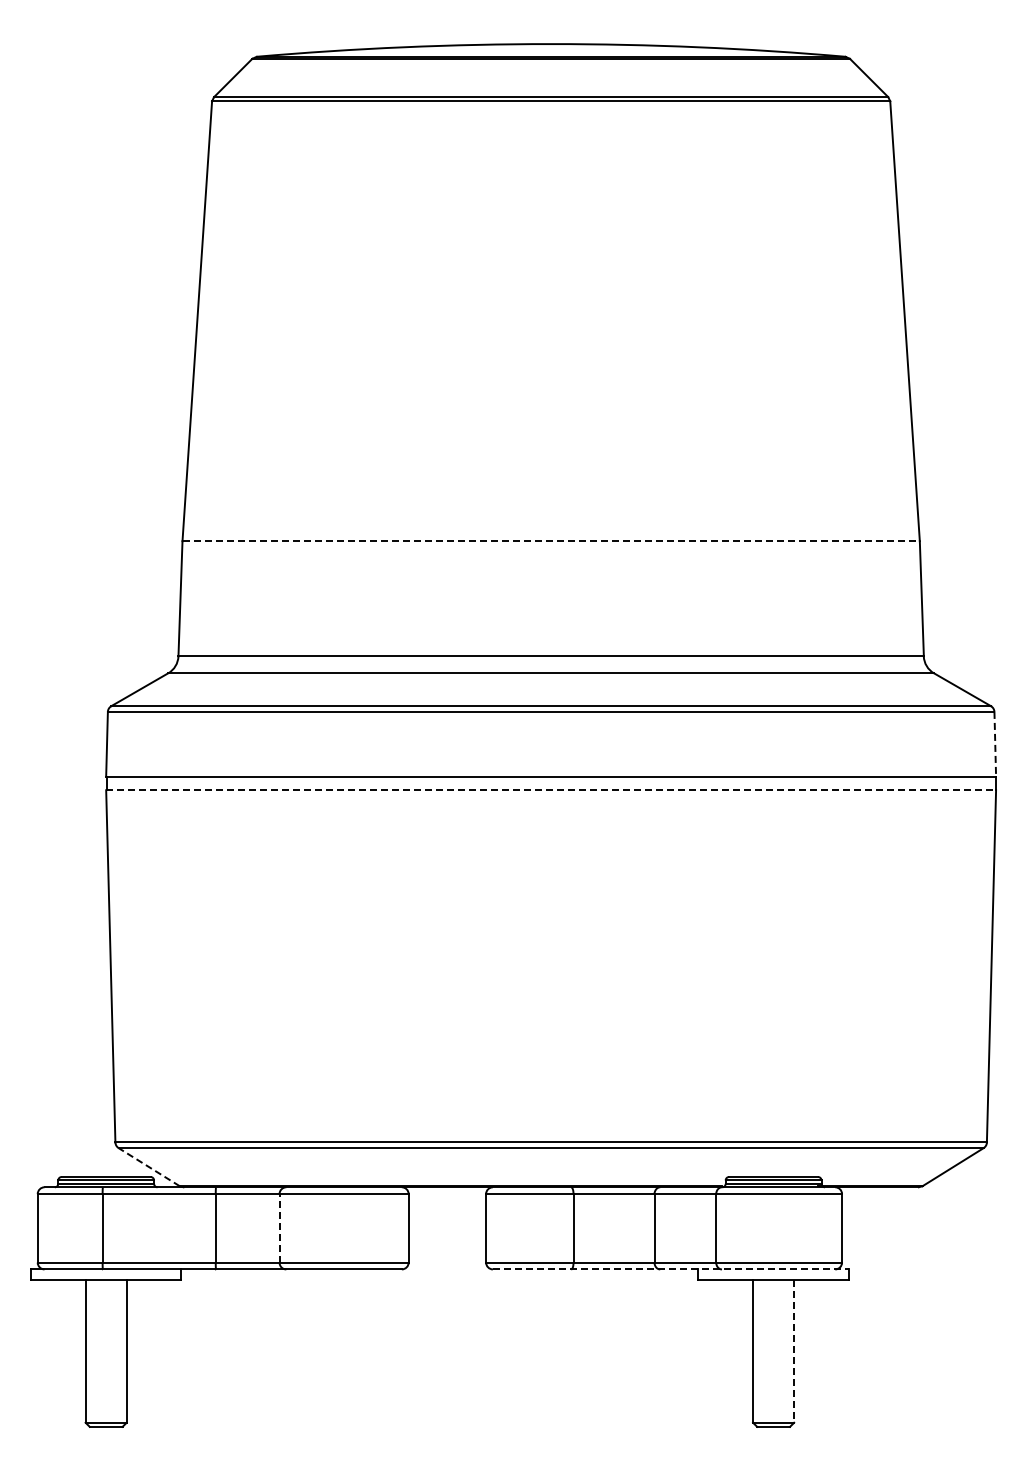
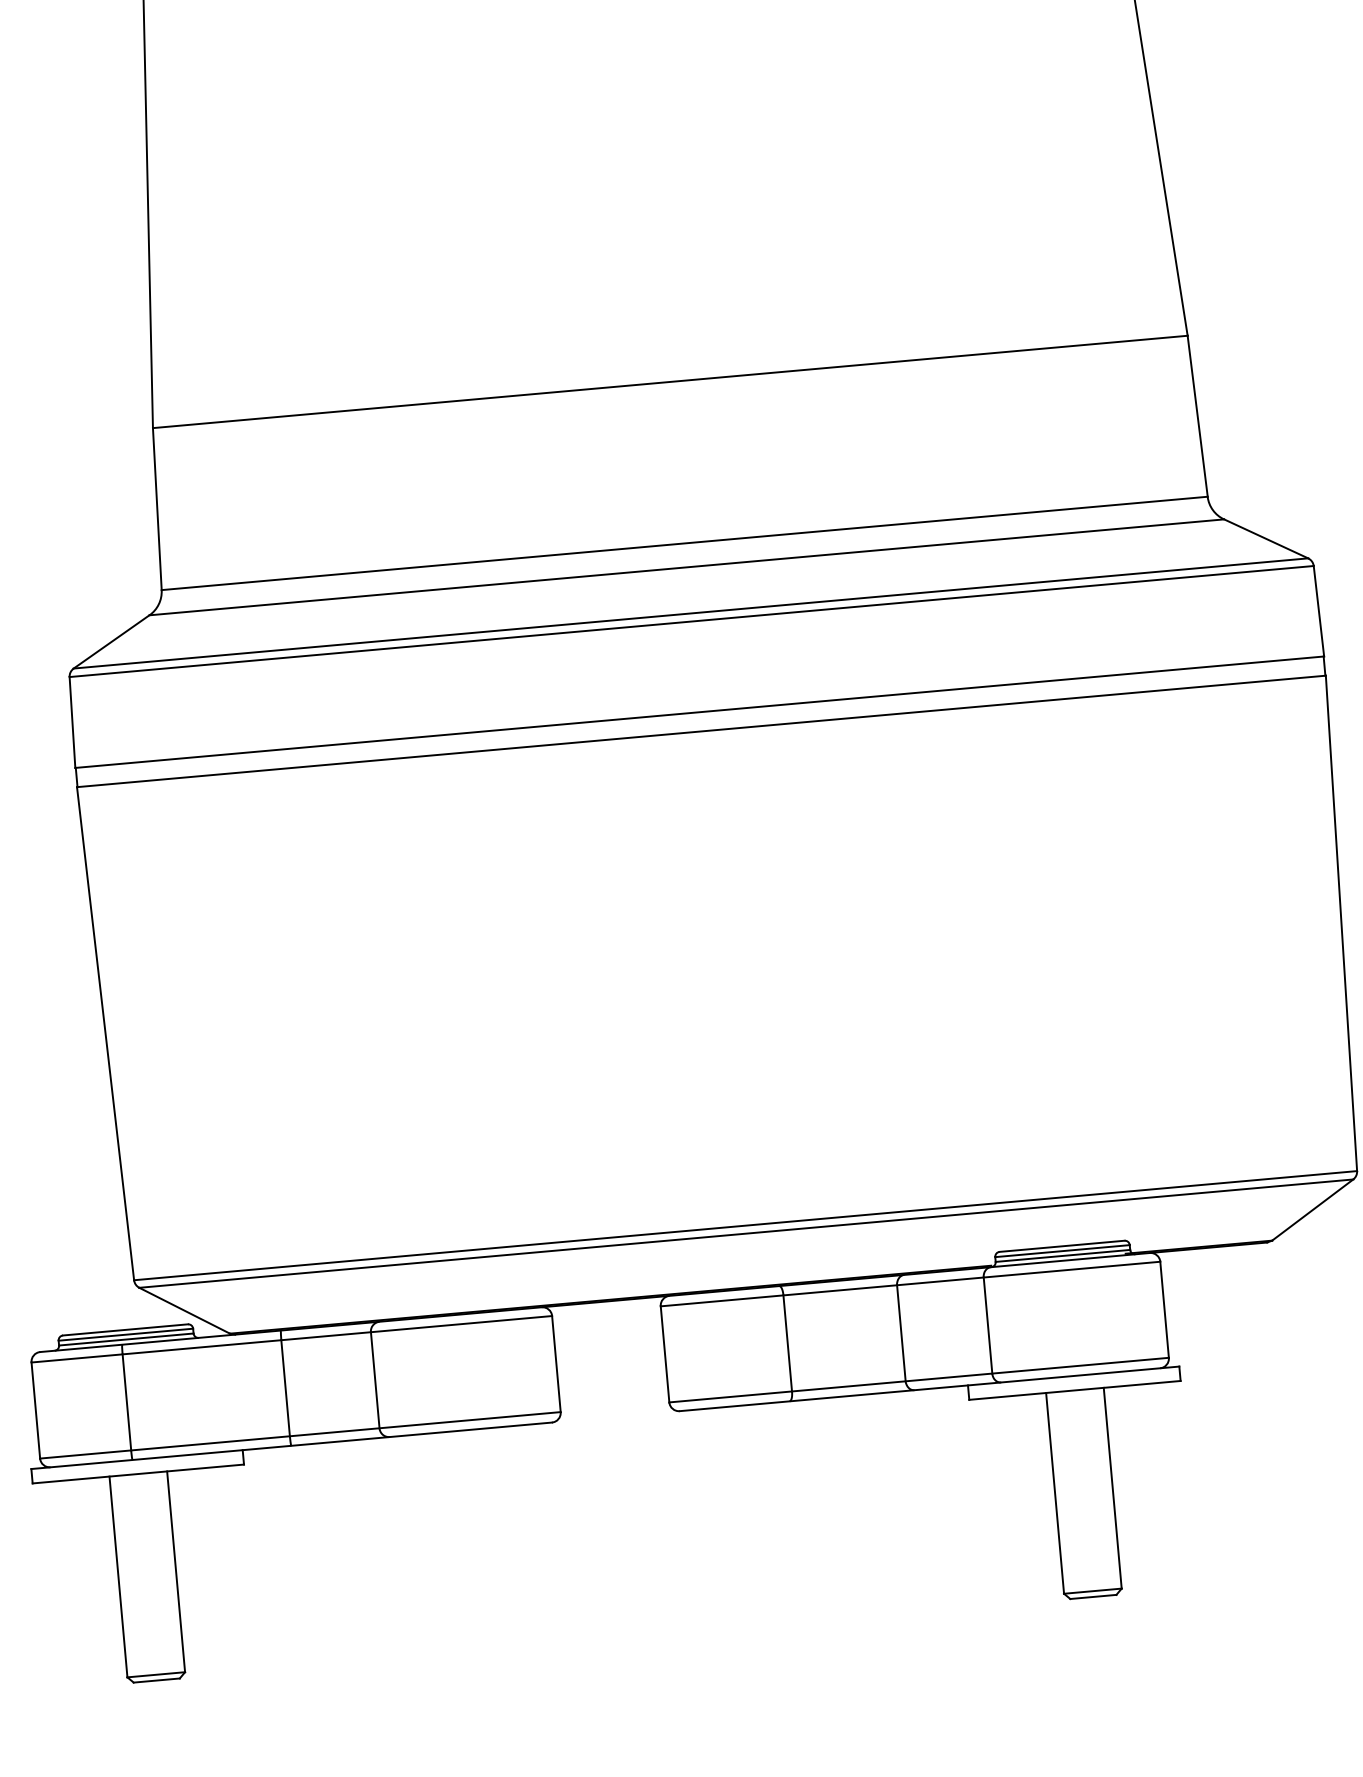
line: (551, 541) -> (670, 382), dashed -> solid
line: (995, 744) -> (1319, 611), dashed -> solid
line: (551, 790) -> (701, 731), dashed -> solid
line: (148, 1166) -> (183, 1309), dashed -> solid
line: (279, 1227) -> (375, 1379), dashed -> solid
line: (670, 1269) -> (928, 1389), dashed -> solid
line: (794, 1351) -> (1113, 1488), dashed -> solid

